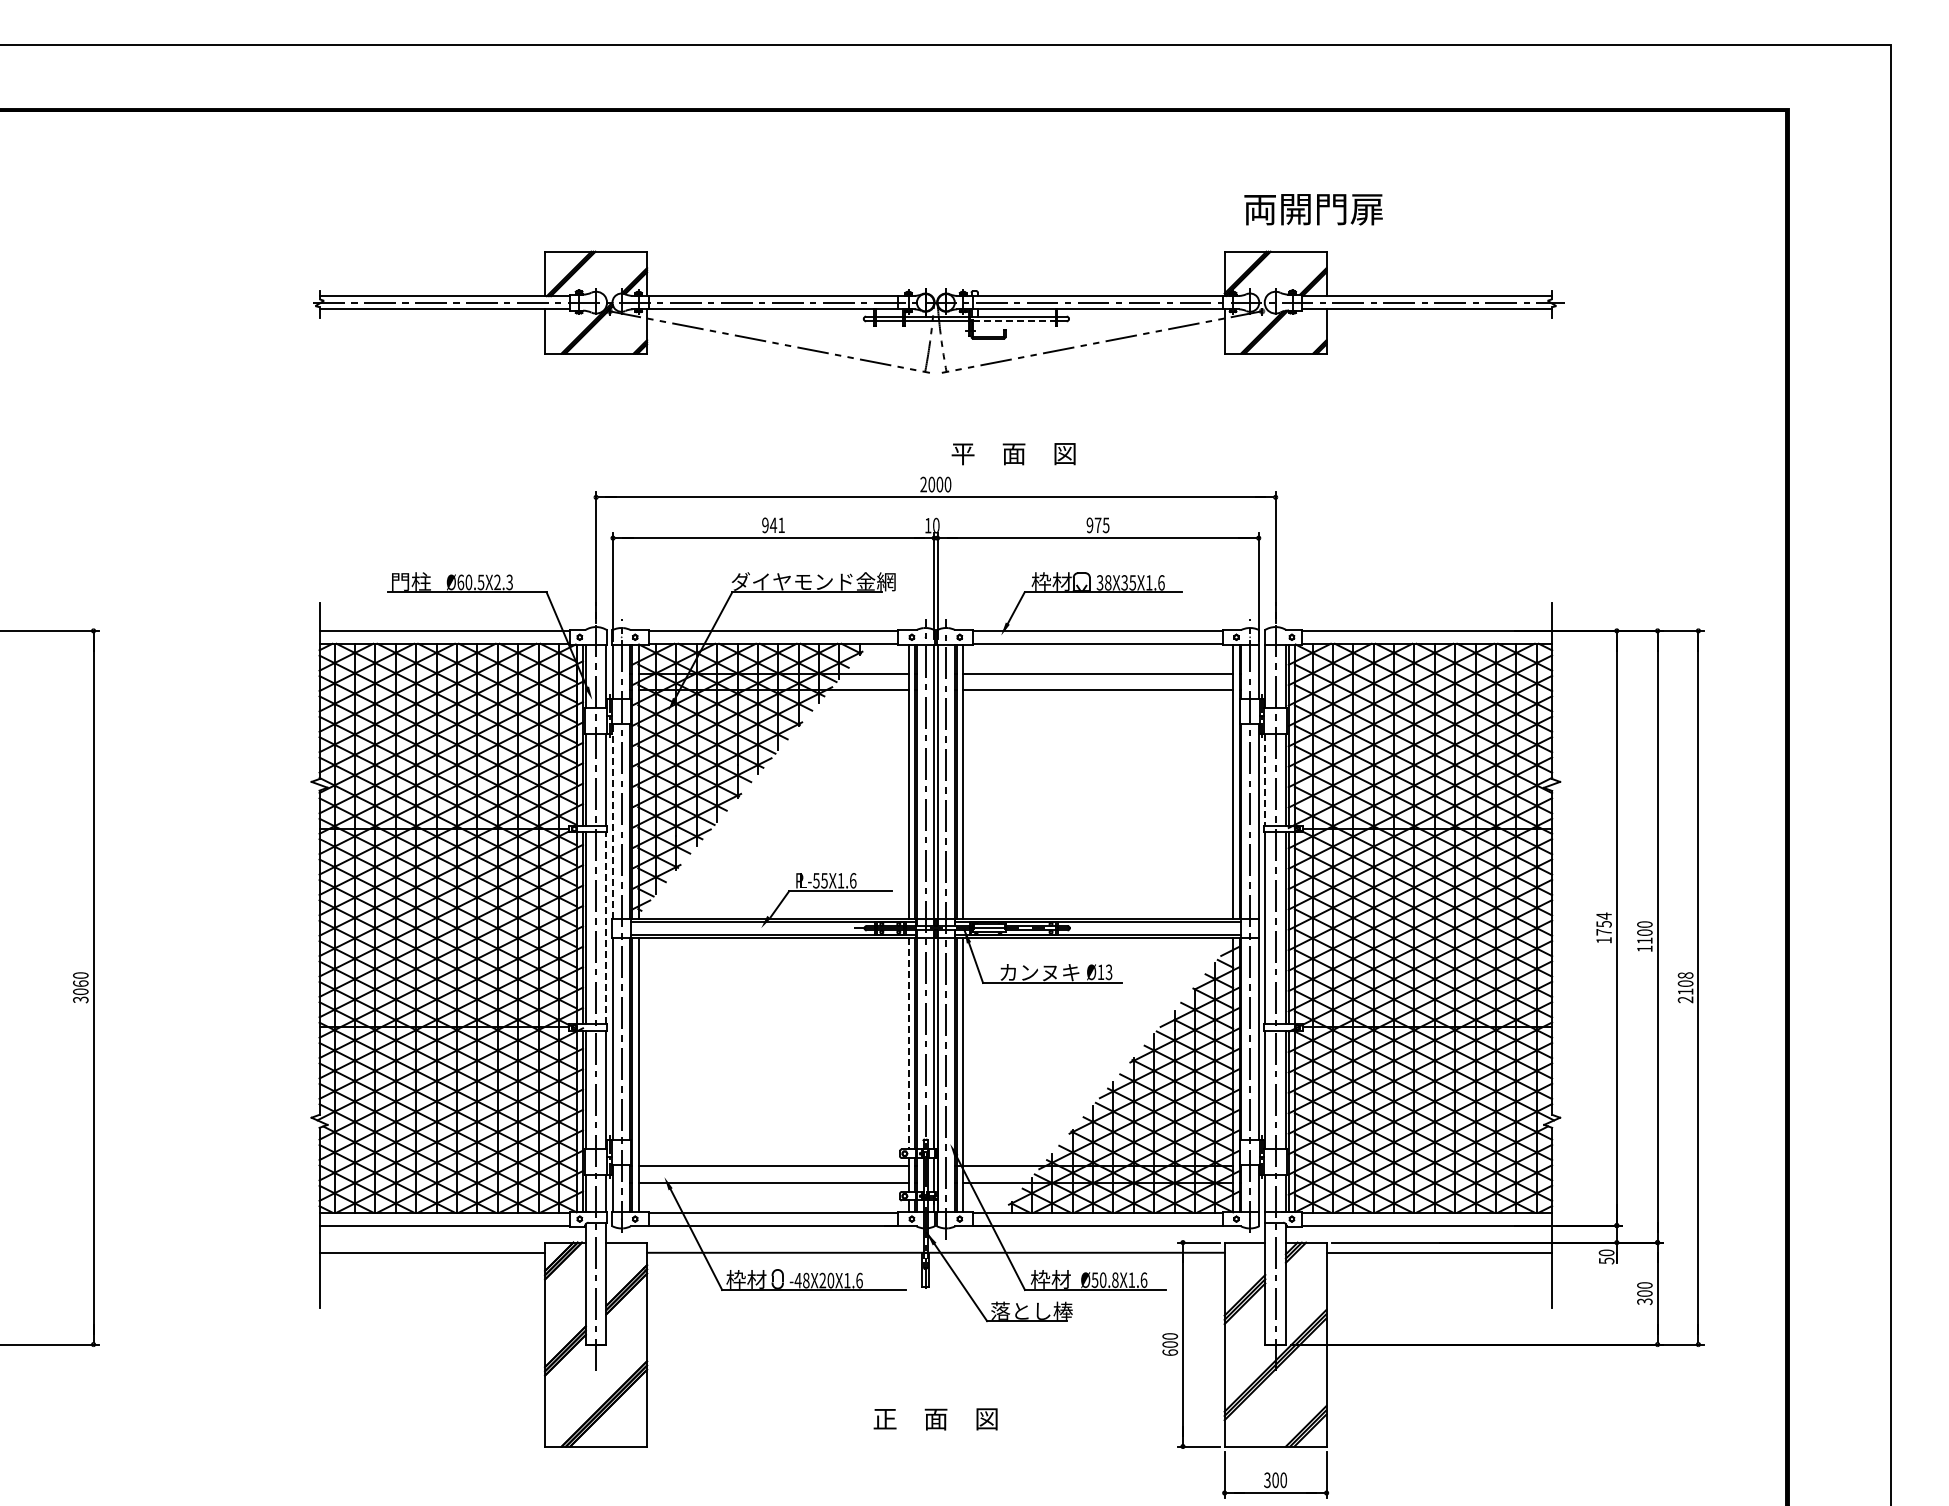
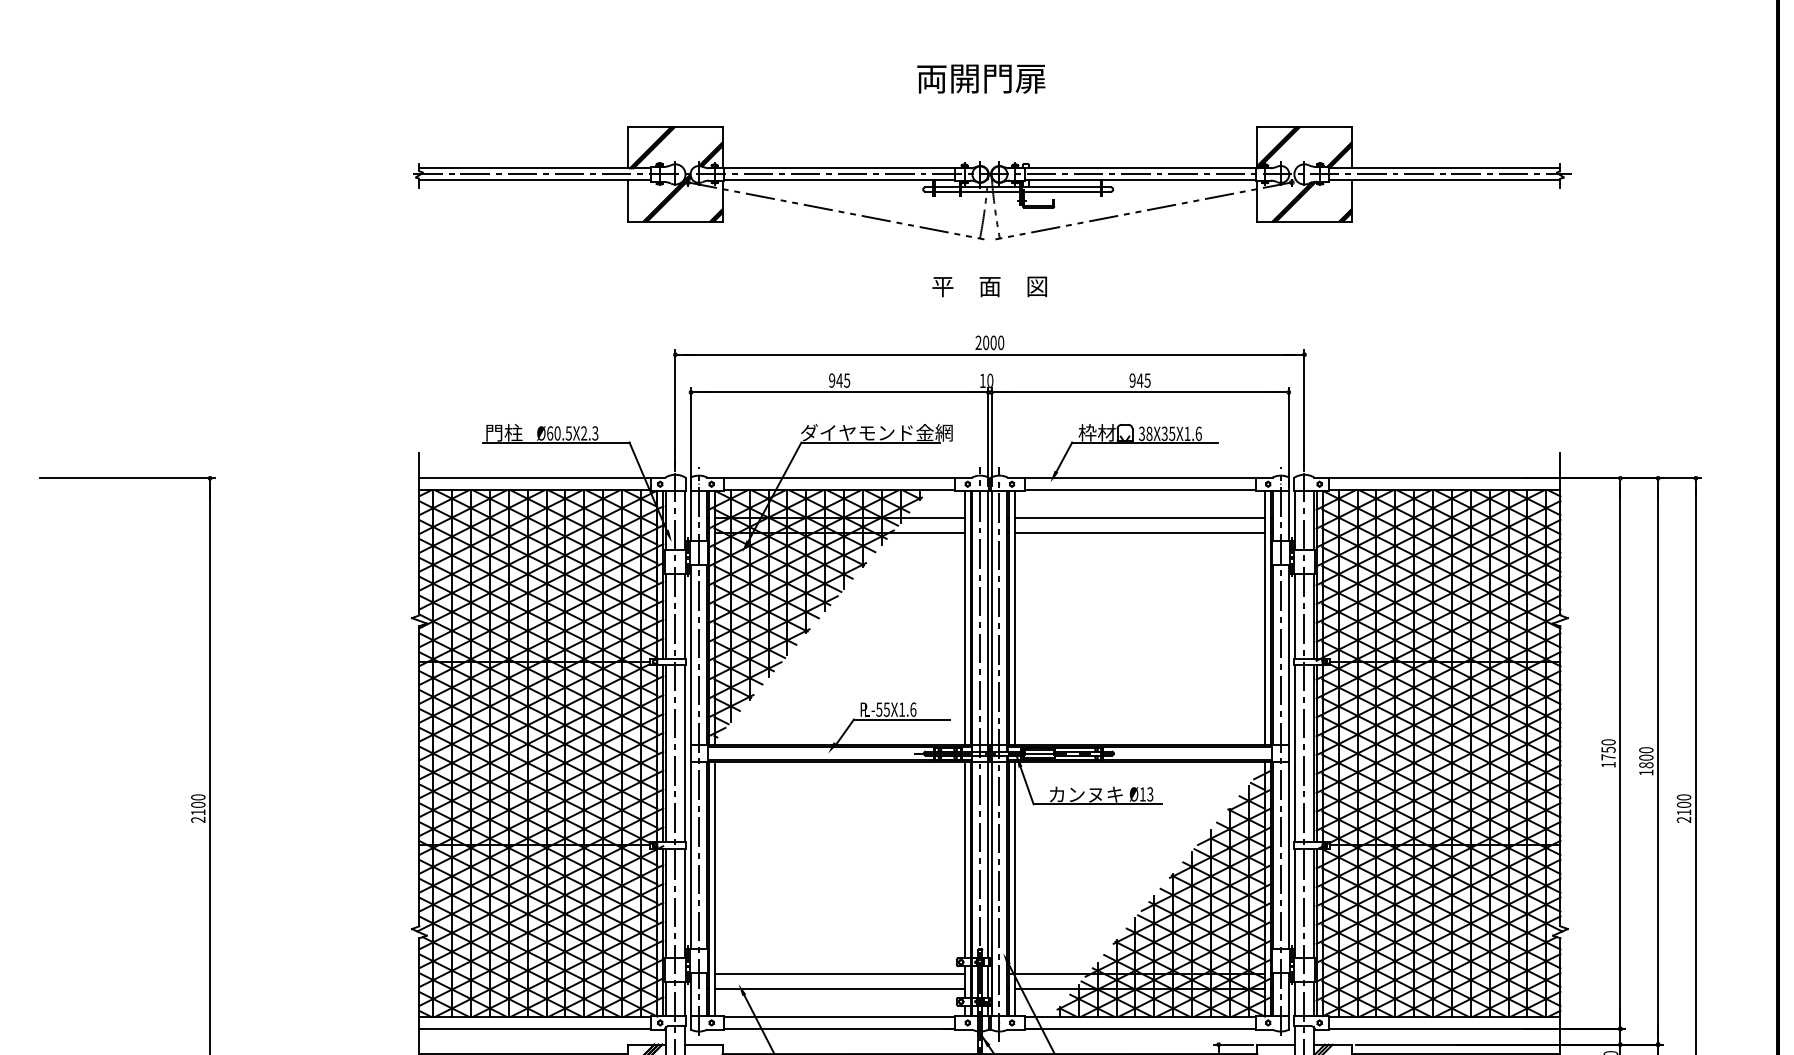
text: (1313, 209) -> (981, 78), moved
line: (1014, 321) -> (1062, 191), dashed -> solid
text: (1013, 454) -> (989, 287), moved
text: (1097, 524) -> (1139, 379), 975 -> 945
text: (781, 525) -> (847, 380), 941 -> 945
line: (1265, 779) -> (1295, 615), dashed -> solid
line: (613, 821) -> (691, 654), dashed -> solid
text: (1603, 915) -> (1608, 741), 1754 -> 1750
line: (606, 928) -> (684, 753), dashed -> solid
text: (1644, 940) -> (1645, 764), 1100 -> 1800
text: (1685, 975) -> (1683, 797), 2108 -> 2100
text: (80, 991) -> (198, 812), 3060 -> 2100
line: (908, 1043) -> (964, 860), dashed -> solid

